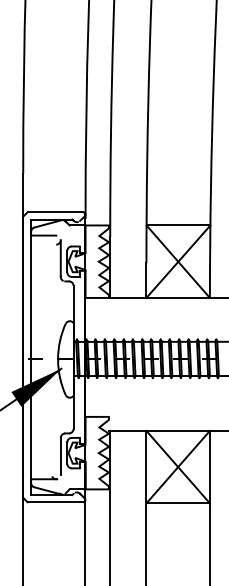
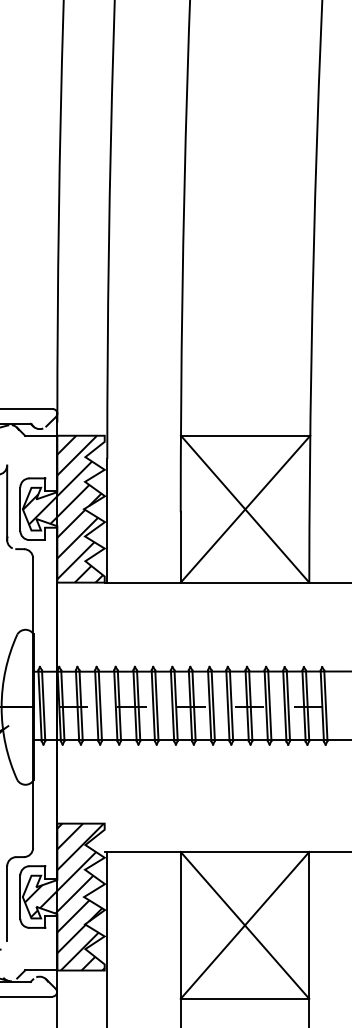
hatch: (88, 261) -> (63, 508), added
hatch: (88, 452) -> (63, 895), added

